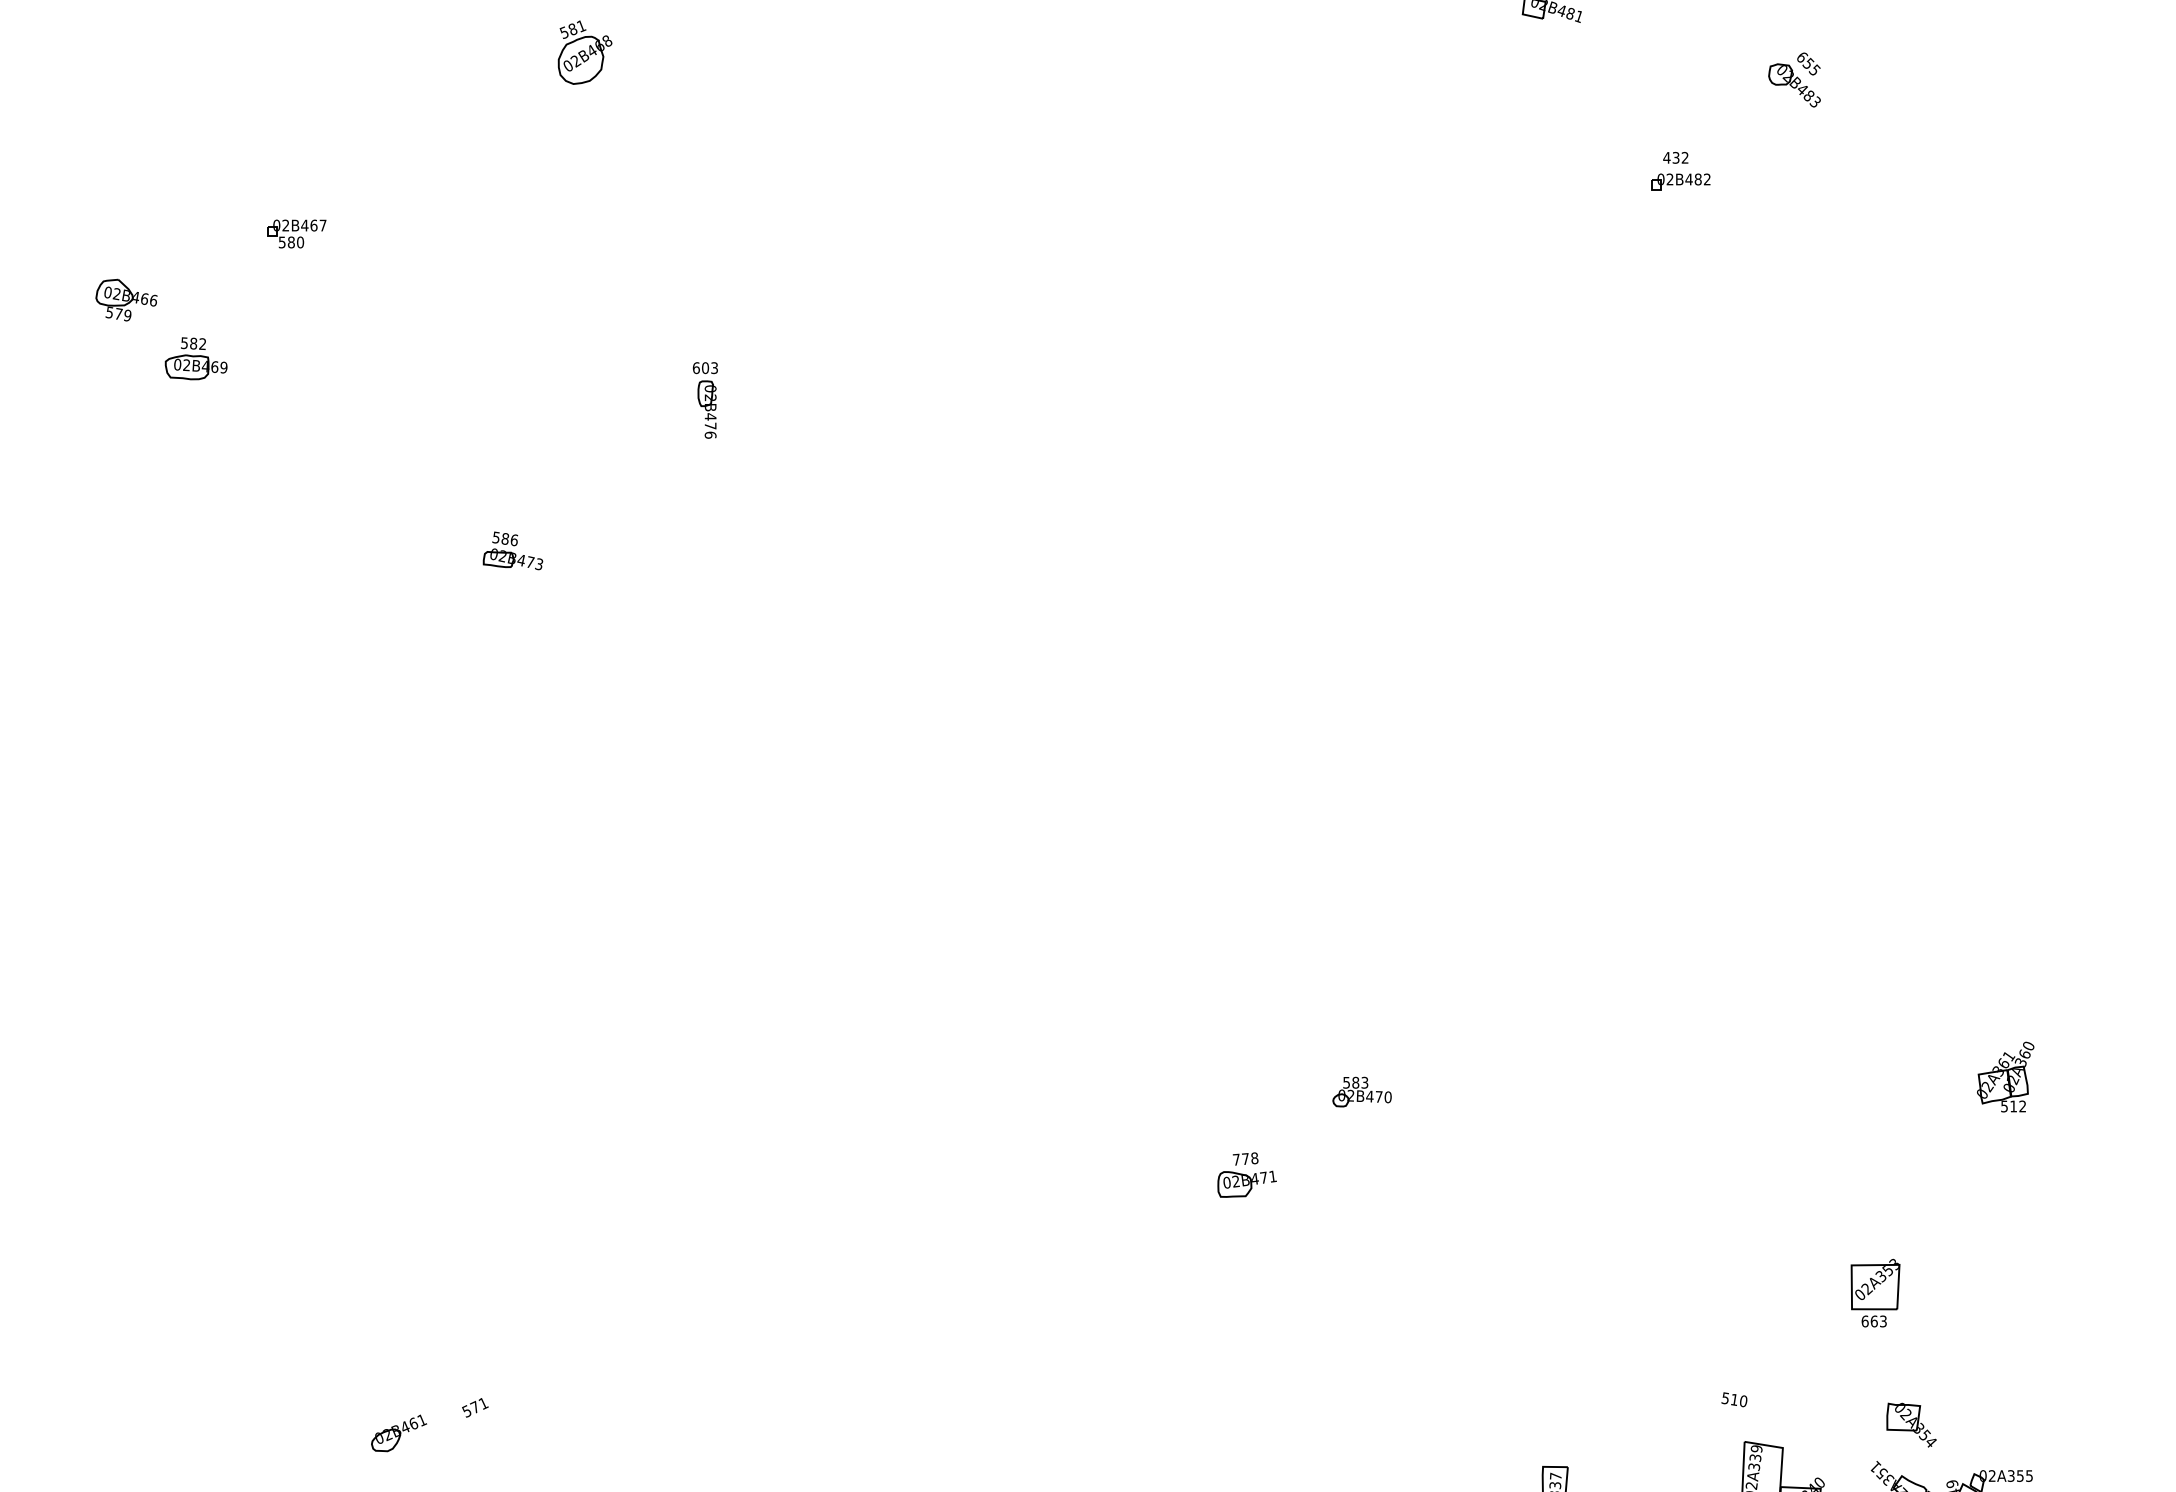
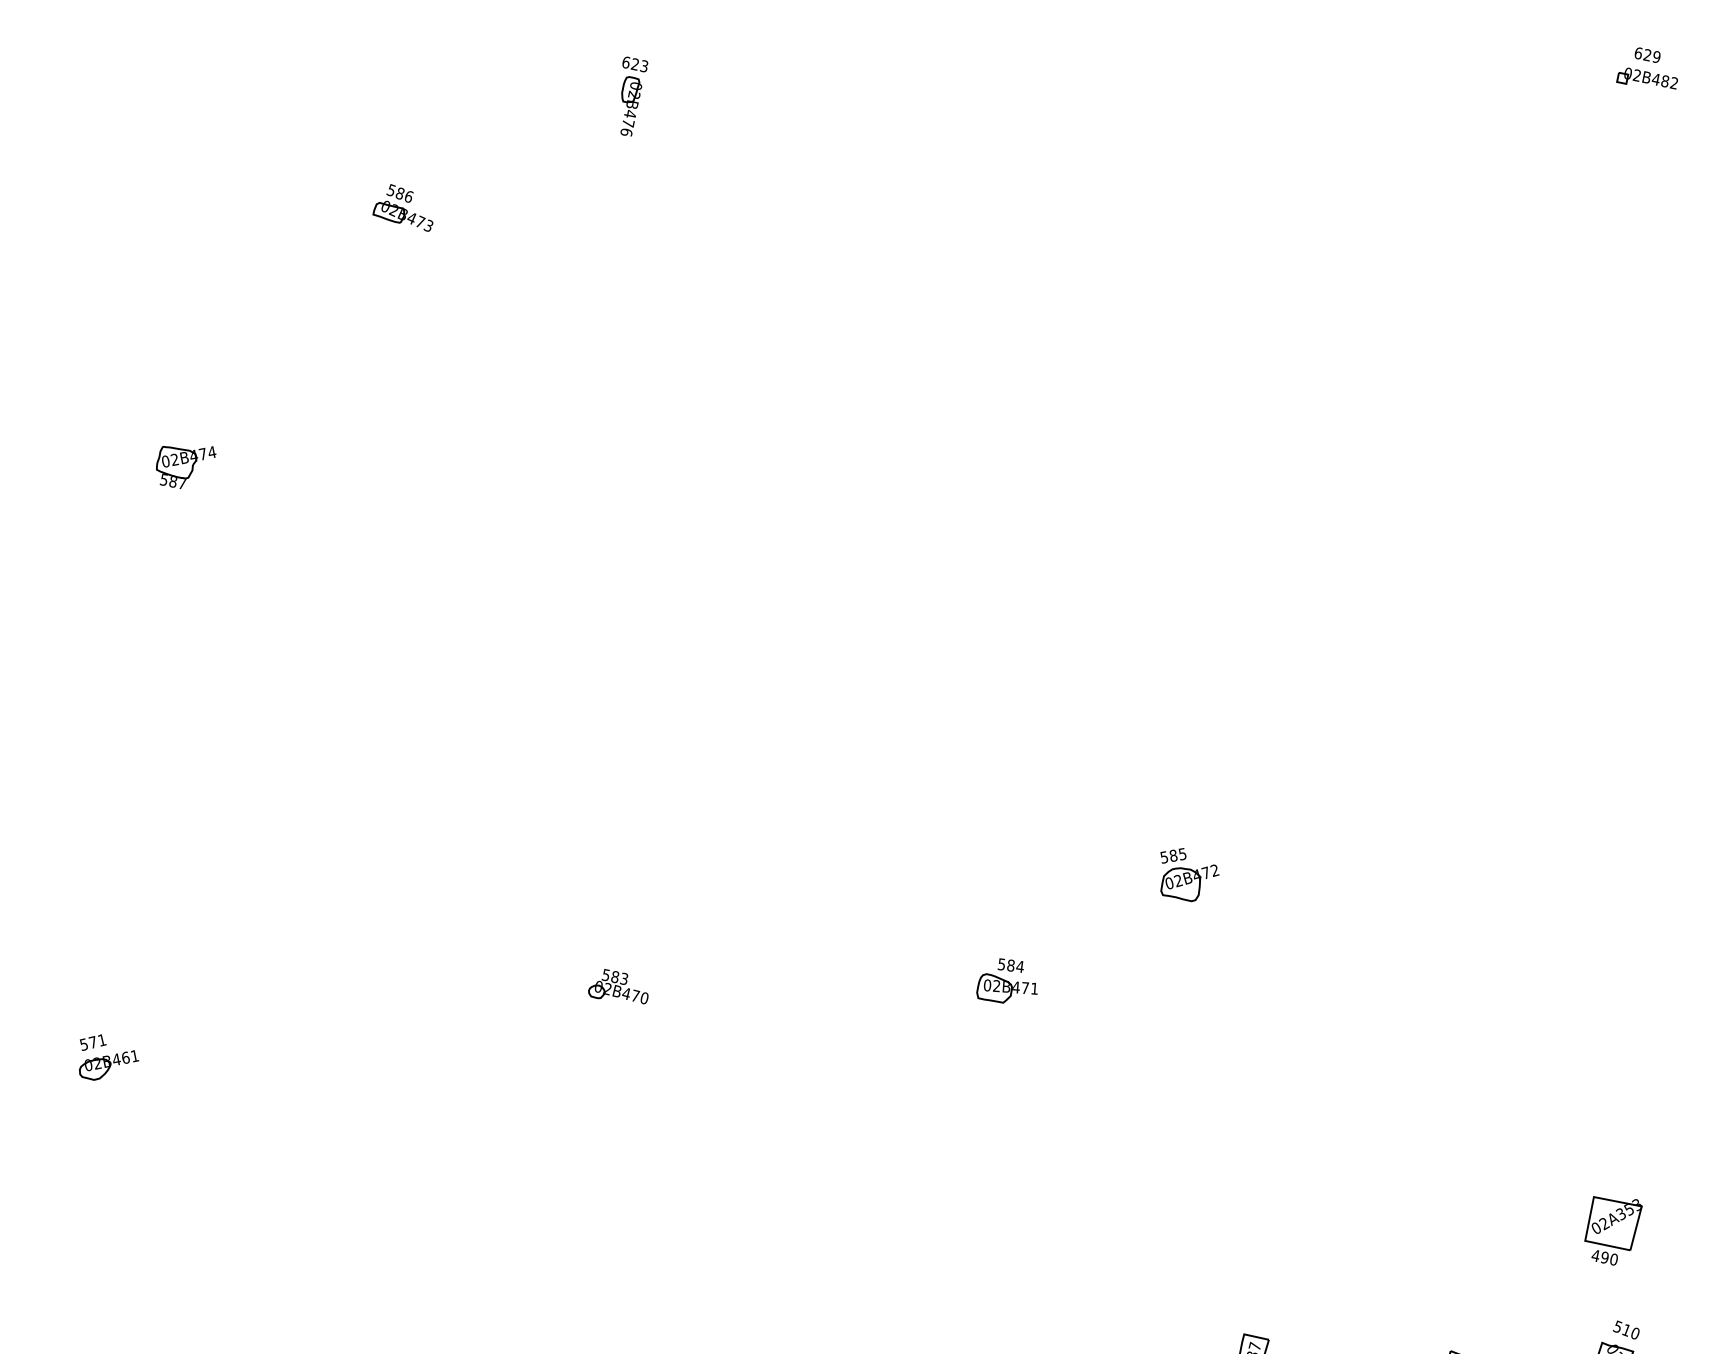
text: (1675, 157) -> (1647, 54), 432 -> 629
text: (705, 368) -> (635, 64), 603 -> 623
part: (352, 842) -> (184, 465), added
part: (1396, 1036) -> (1186, 874), added
part: (1361, 1091) -> (619, 986), moved
text: (1245, 1158) -> (1010, 965), 778 -> 584
text: (1873, 1321) -> (1604, 1257), 663 -> 490
text: (1734, 1399) -> (1626, 1329), moved
text: (475, 1407) -> (93, 1042), moved

